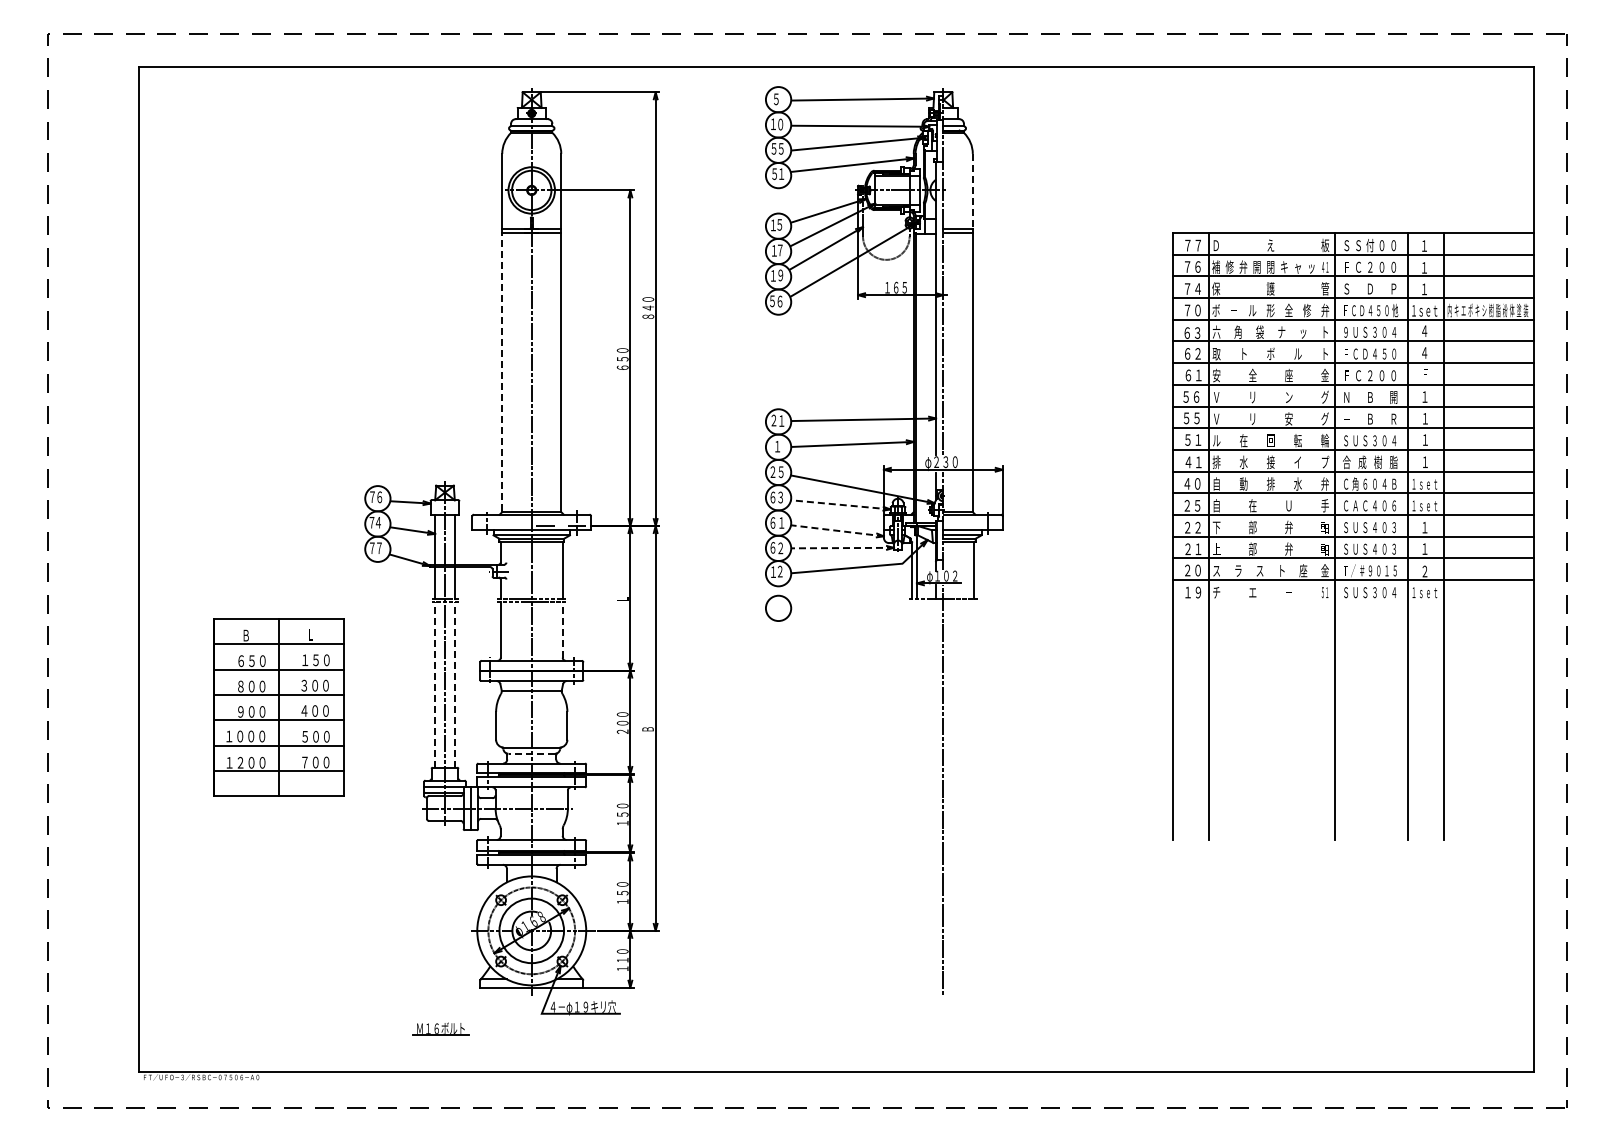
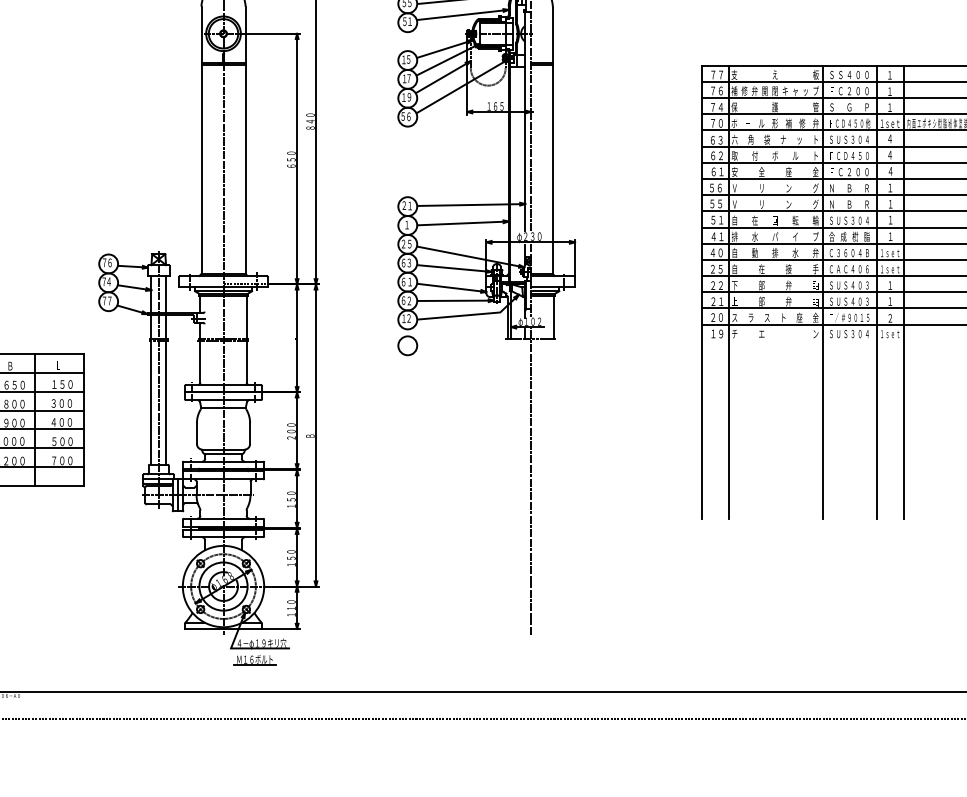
line: (972, 191) -> (552, 34), dashed -> solid
text: (1215, 245) -> (733, 74), Ｄ -> 支
text: (1370, 245) -> (849, 74), 付 -> ４
text: (1325, 266) -> (816, 90), ４１ -> プ
text: (1369, 288) -> (848, 107), Ｄ -> Ｇ
text: (1288, 310) -> (788, 123), 全 -> 補
text: (1456, 310) -> (913, 123), キ -> 面
text: (1346, 332) -> (831, 139), ９ -> Ｓ
text: (1243, 353) -> (754, 155), ト -> 付
line: (502, 371) -> (201, 168), dashed -> solid
text: (1424, 374) -> (889, 171), Ｆ -> ４
text: (1393, 397) -> (866, 188), 開 -> Ｒ
text: (1288, 418) -> (788, 204), 安 -> ン
text: (1346, 418) -> (831, 204), － -> Ｎ
text: (1216, 440) -> (734, 220), ル -> 自
text: (1270, 462) -> (775, 236), 接 -> パ
text: (1355, 483) -> (838, 252), 角 -> ３
line: (840, 504) -> (454, 268), dashed -> solid
text: (1288, 505) -> (788, 269), Ｕ -> 接
line: (837, 530) -> (451, 287), dashed -> solid
line: (842, 548) -> (455, 301), dashed -> solid
text: (1324, 592) -> (815, 333), ５１ -> ン
line: (562, 629) -> (246, 361), dashed -> solid
line: (435, 684) -> (151, 402), dashed -> solid
line: (454, 684) -> (165, 402), dashed -> solid
line: (531, 753) -> (223, 454), dashed -> solid
part: (440, 1028) -> (254, 659), moved

